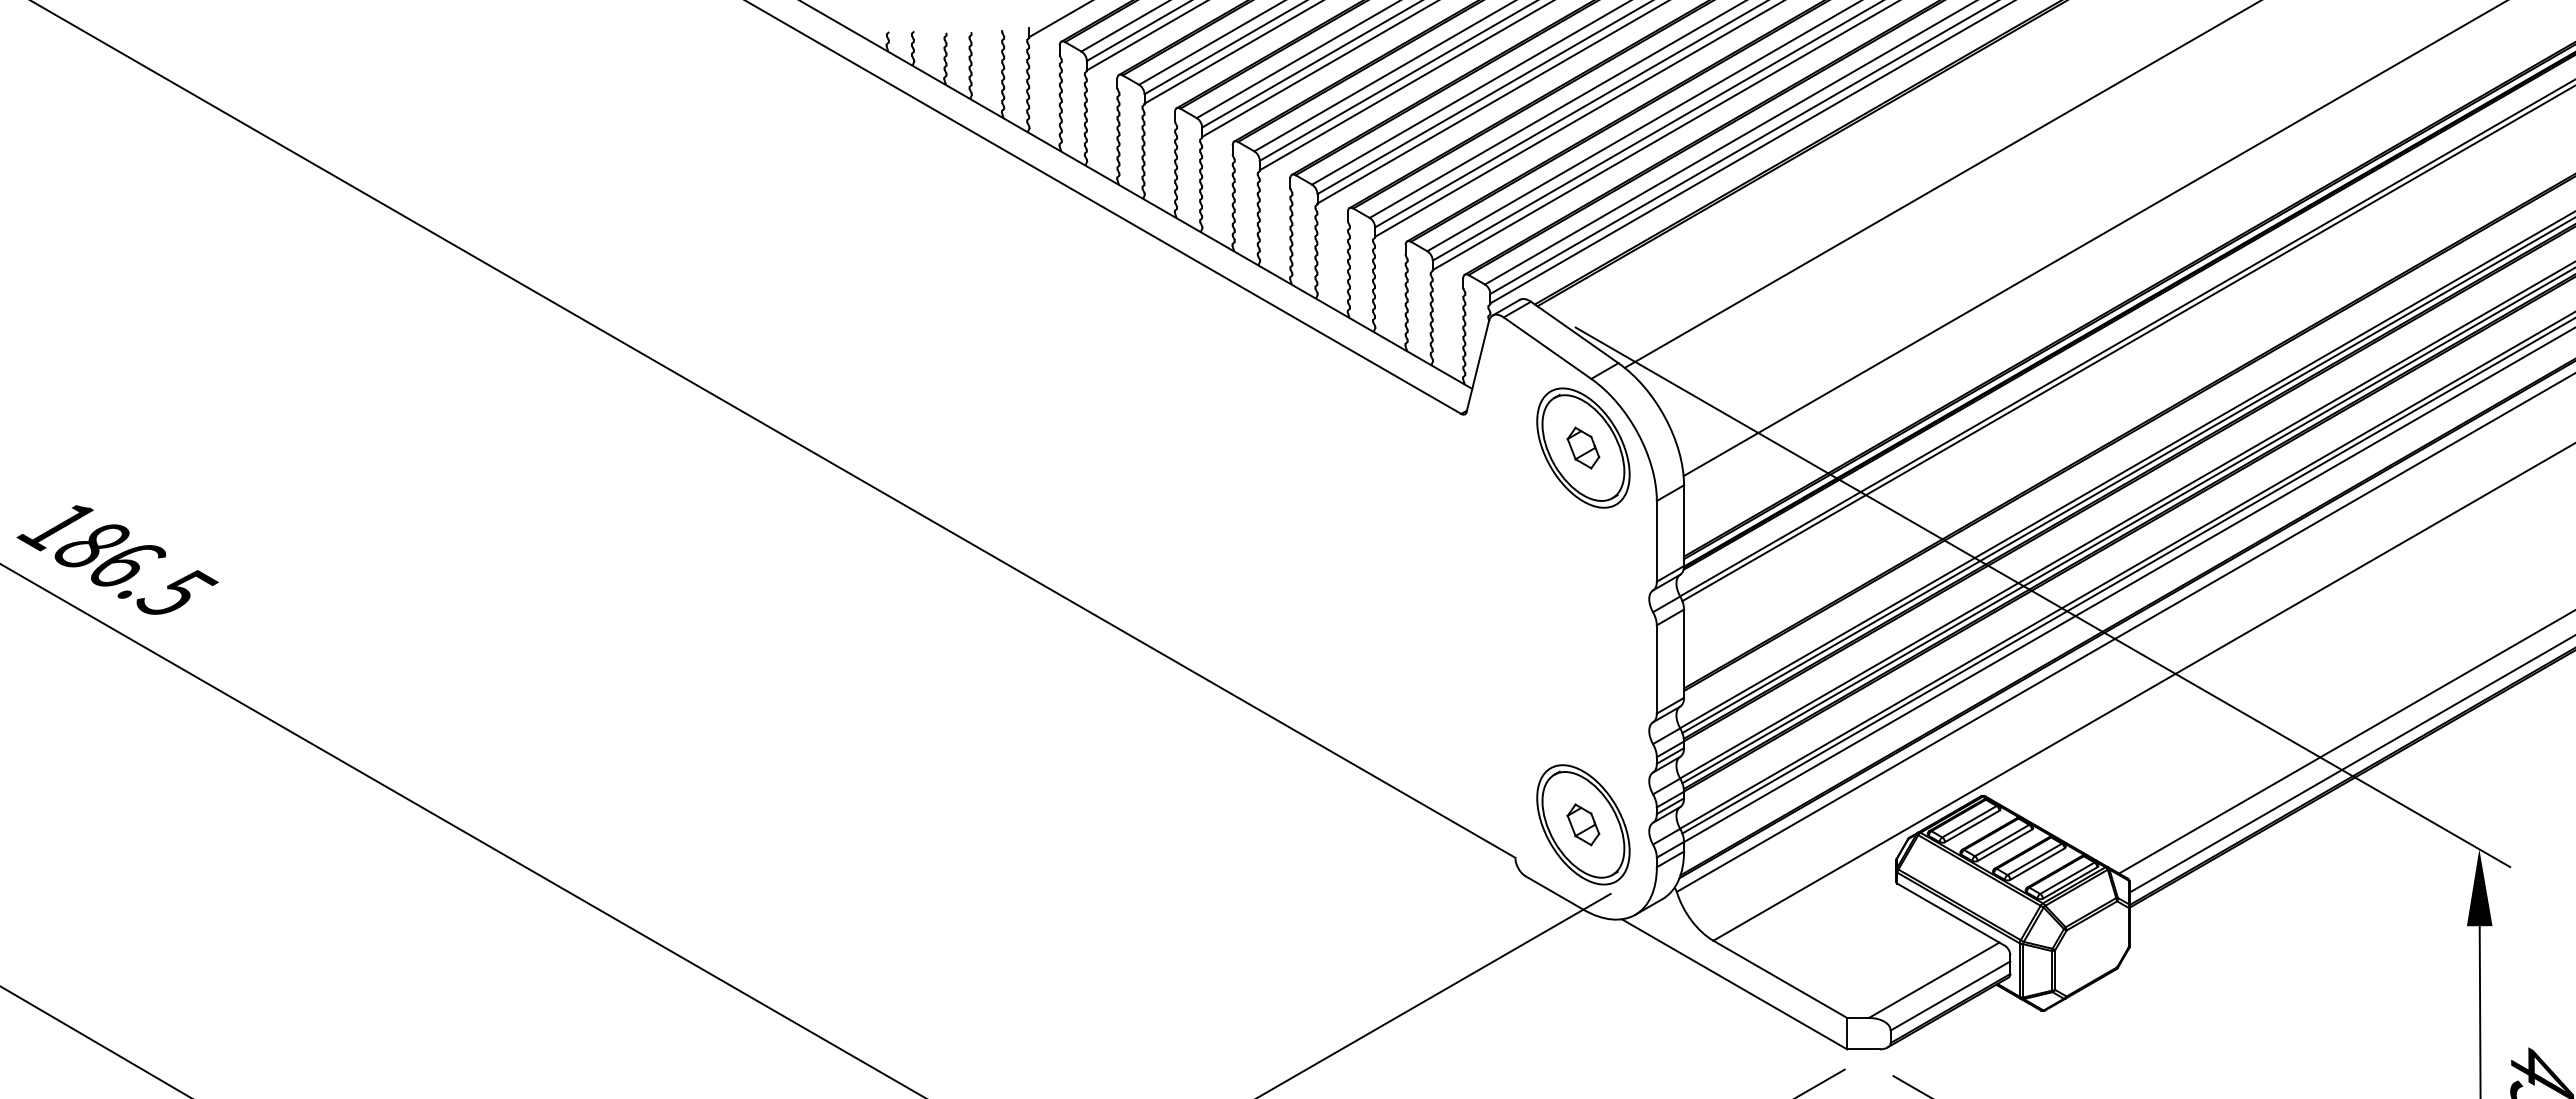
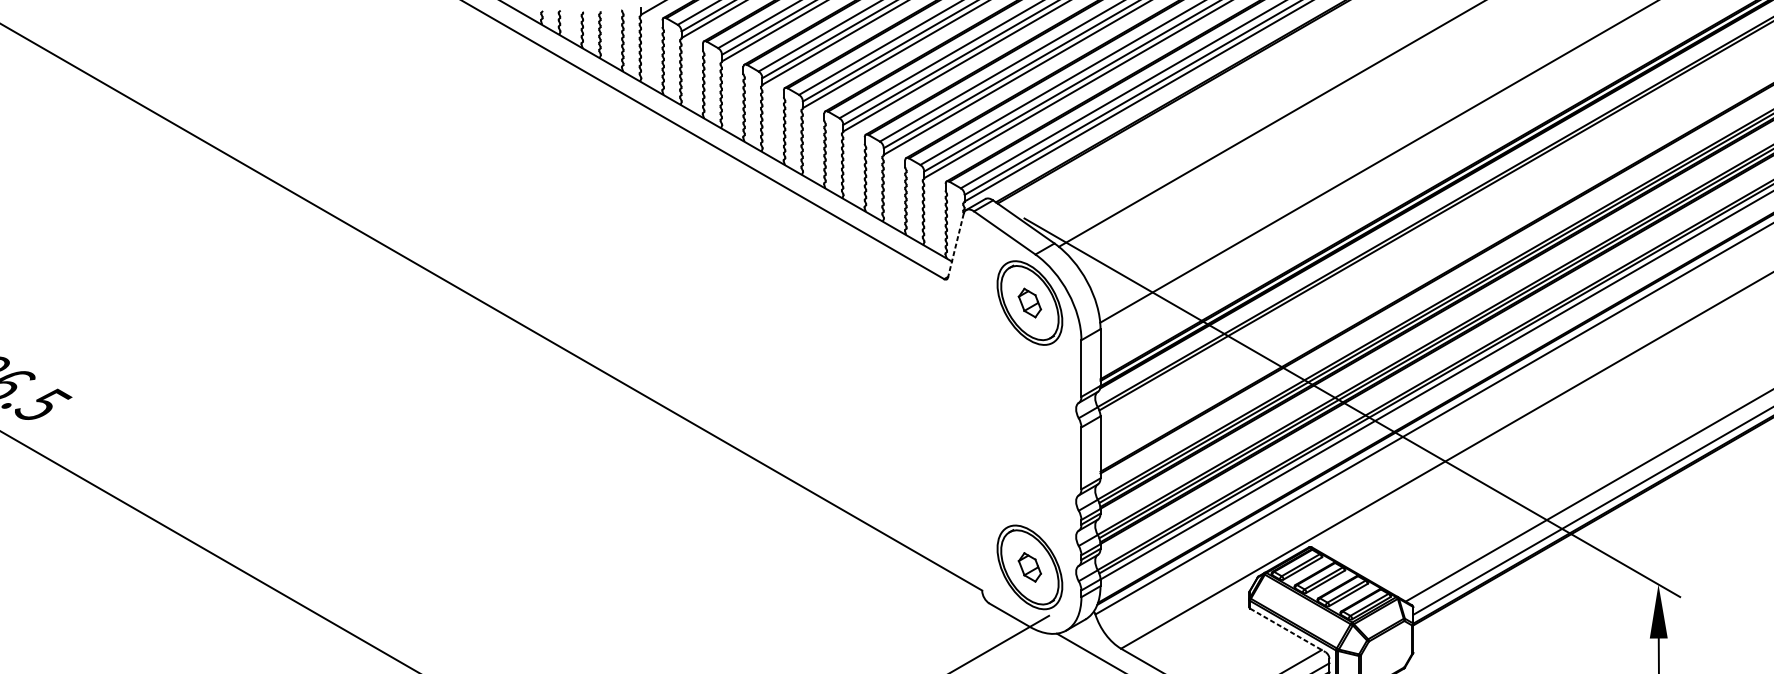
line: (1477, 367) -> (955, 246), solid -> dashed
line: (1951, 915) -> (1288, 631), solid -> dashed

